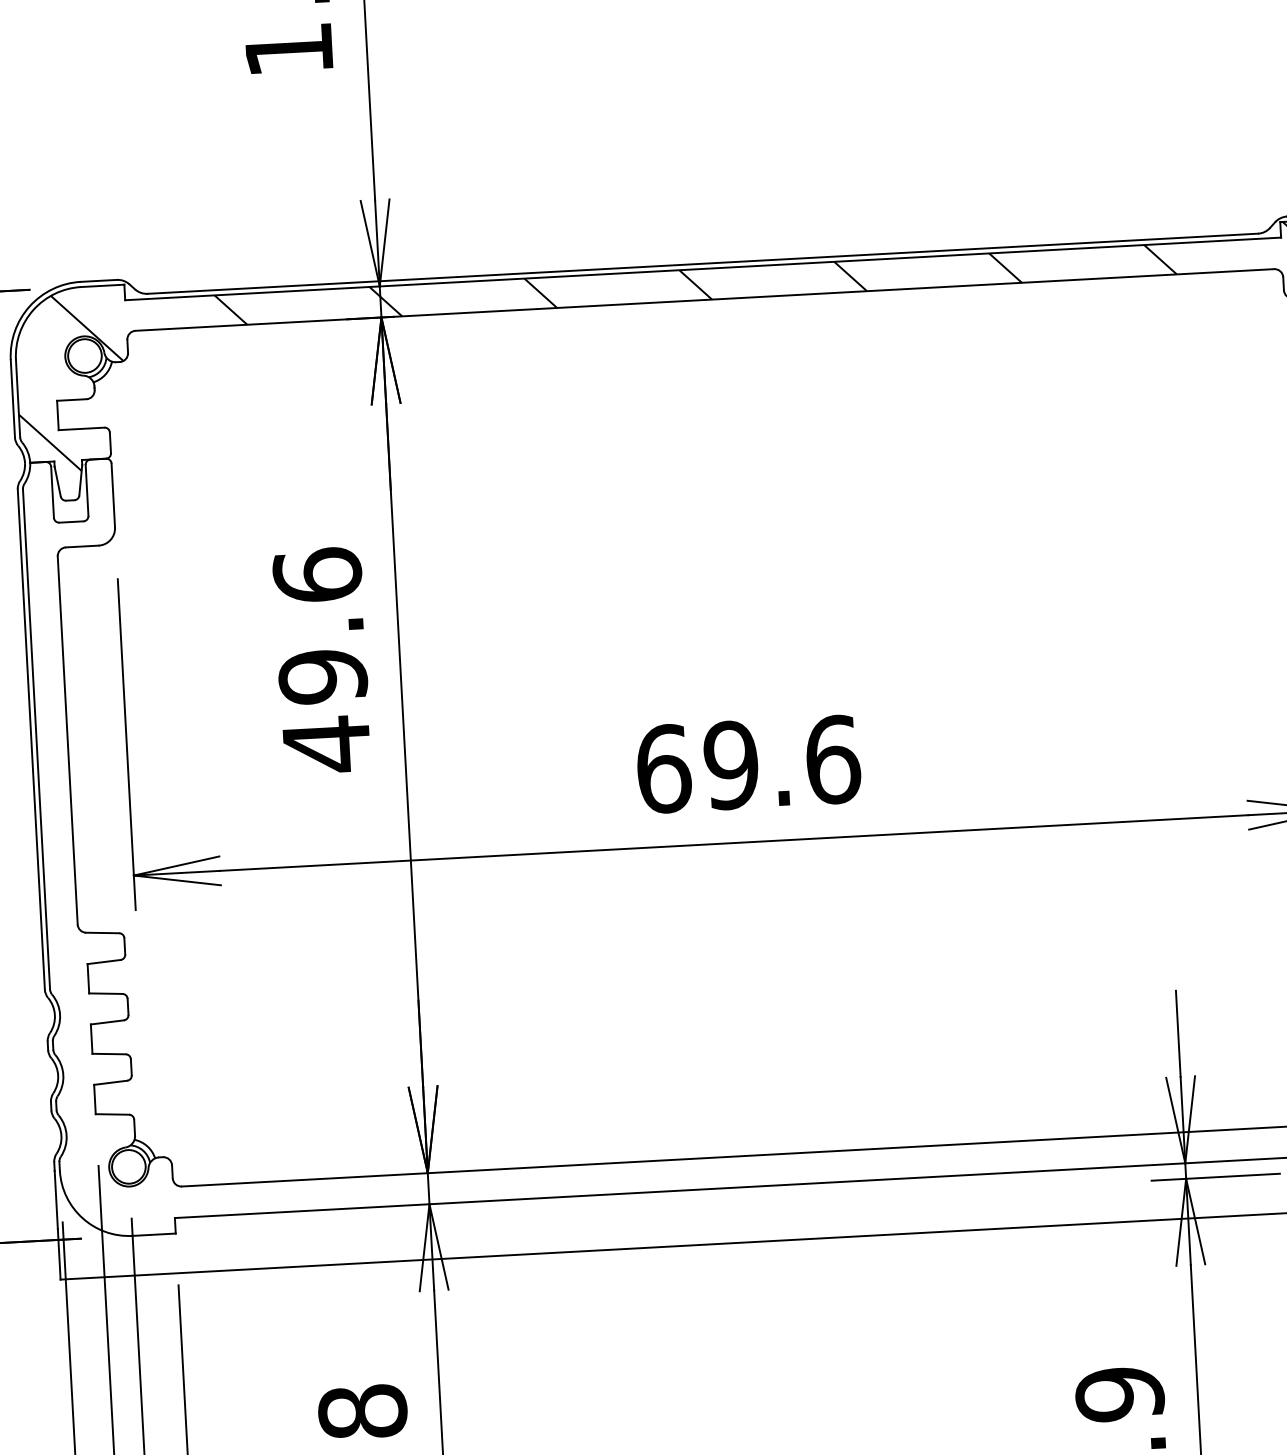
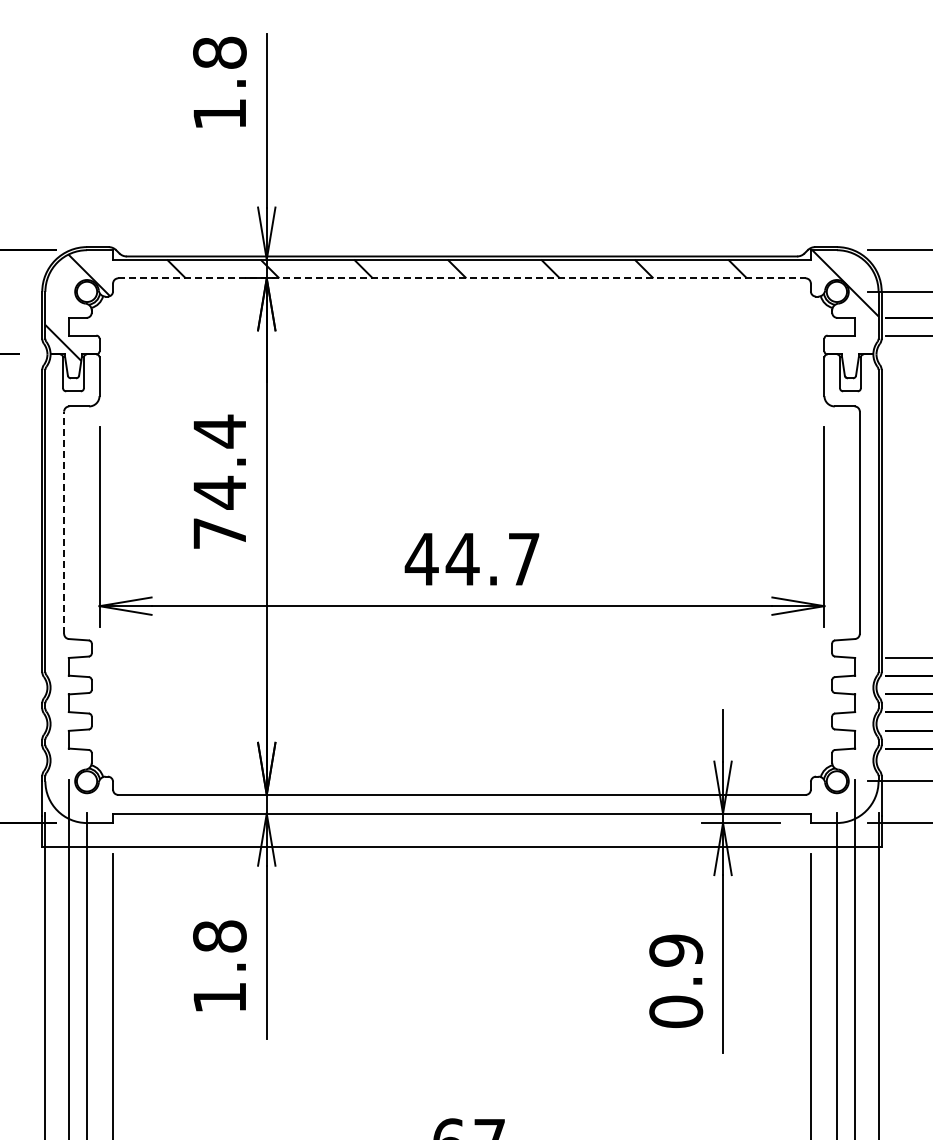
line: (704, 300) -> (461, 278), solid -> dashed
text: (321, 659) -> (219, 482), 49.6 -> 74.4
line: (68, 740) -> (64, 522), solid -> dashed
text: (747, 764) -> (472, 559), 69.6 -> 44.7

